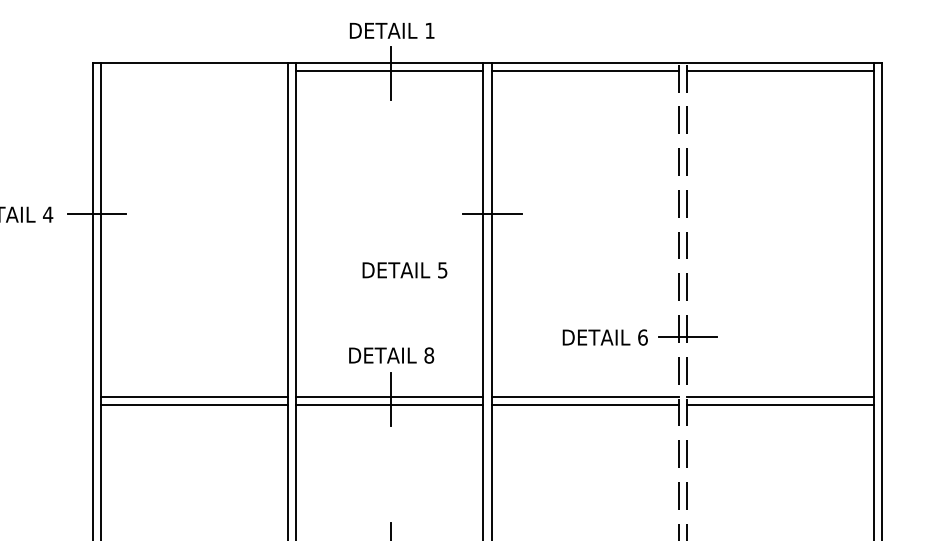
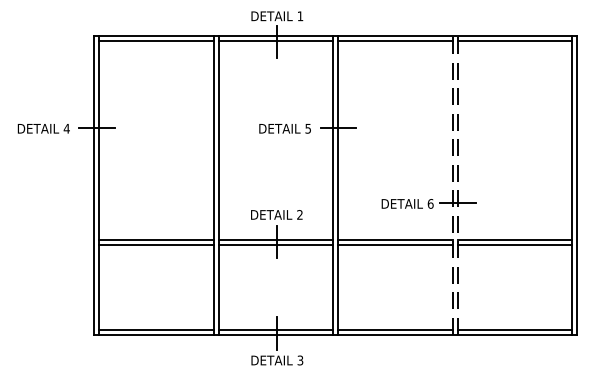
line: (194, 72) -> (156, 41), added
text: (403, 269) -> (284, 128), moved
text: (428, 354) -> (299, 214), 8 -> 2

